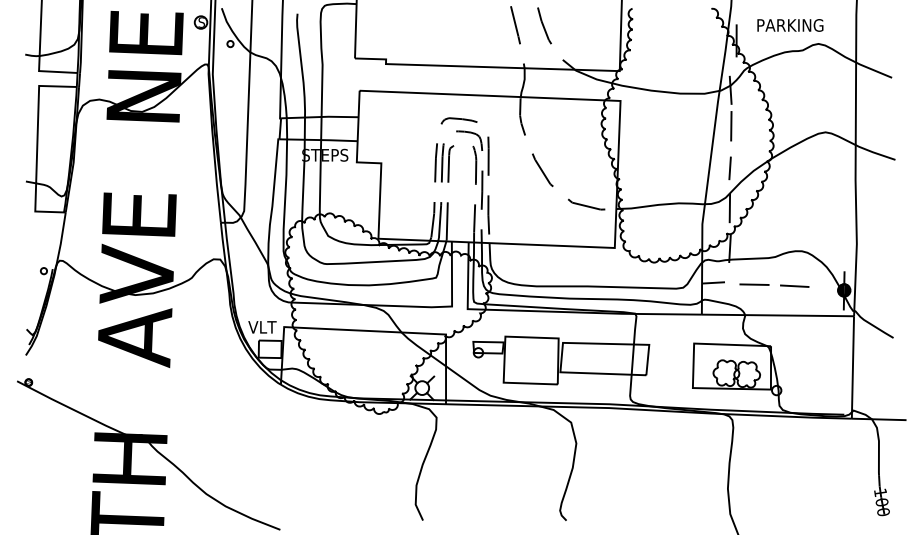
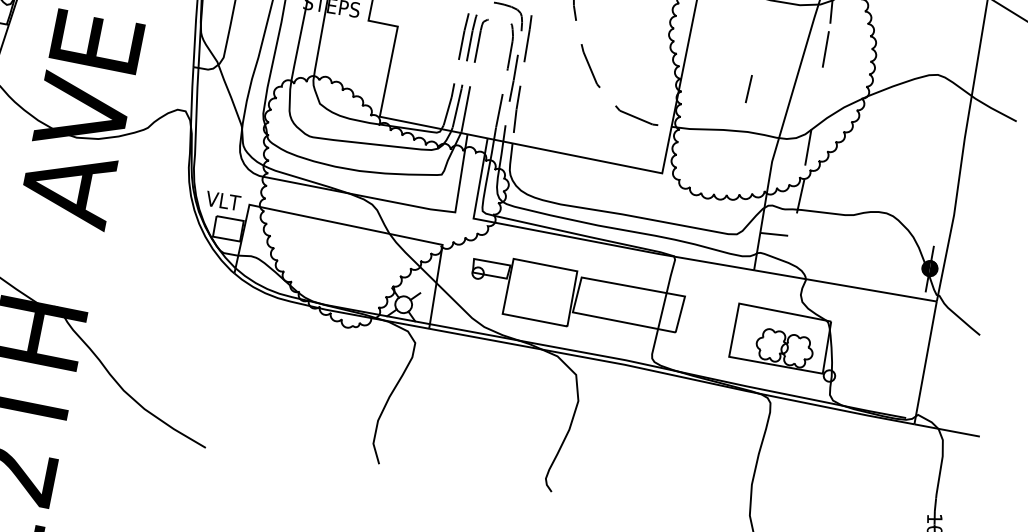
line: (729, 168) -> (748, 89), moved
line: (754, 284) -> (823, 244), removed
line: (794, 285) -> (871, 253), removed

